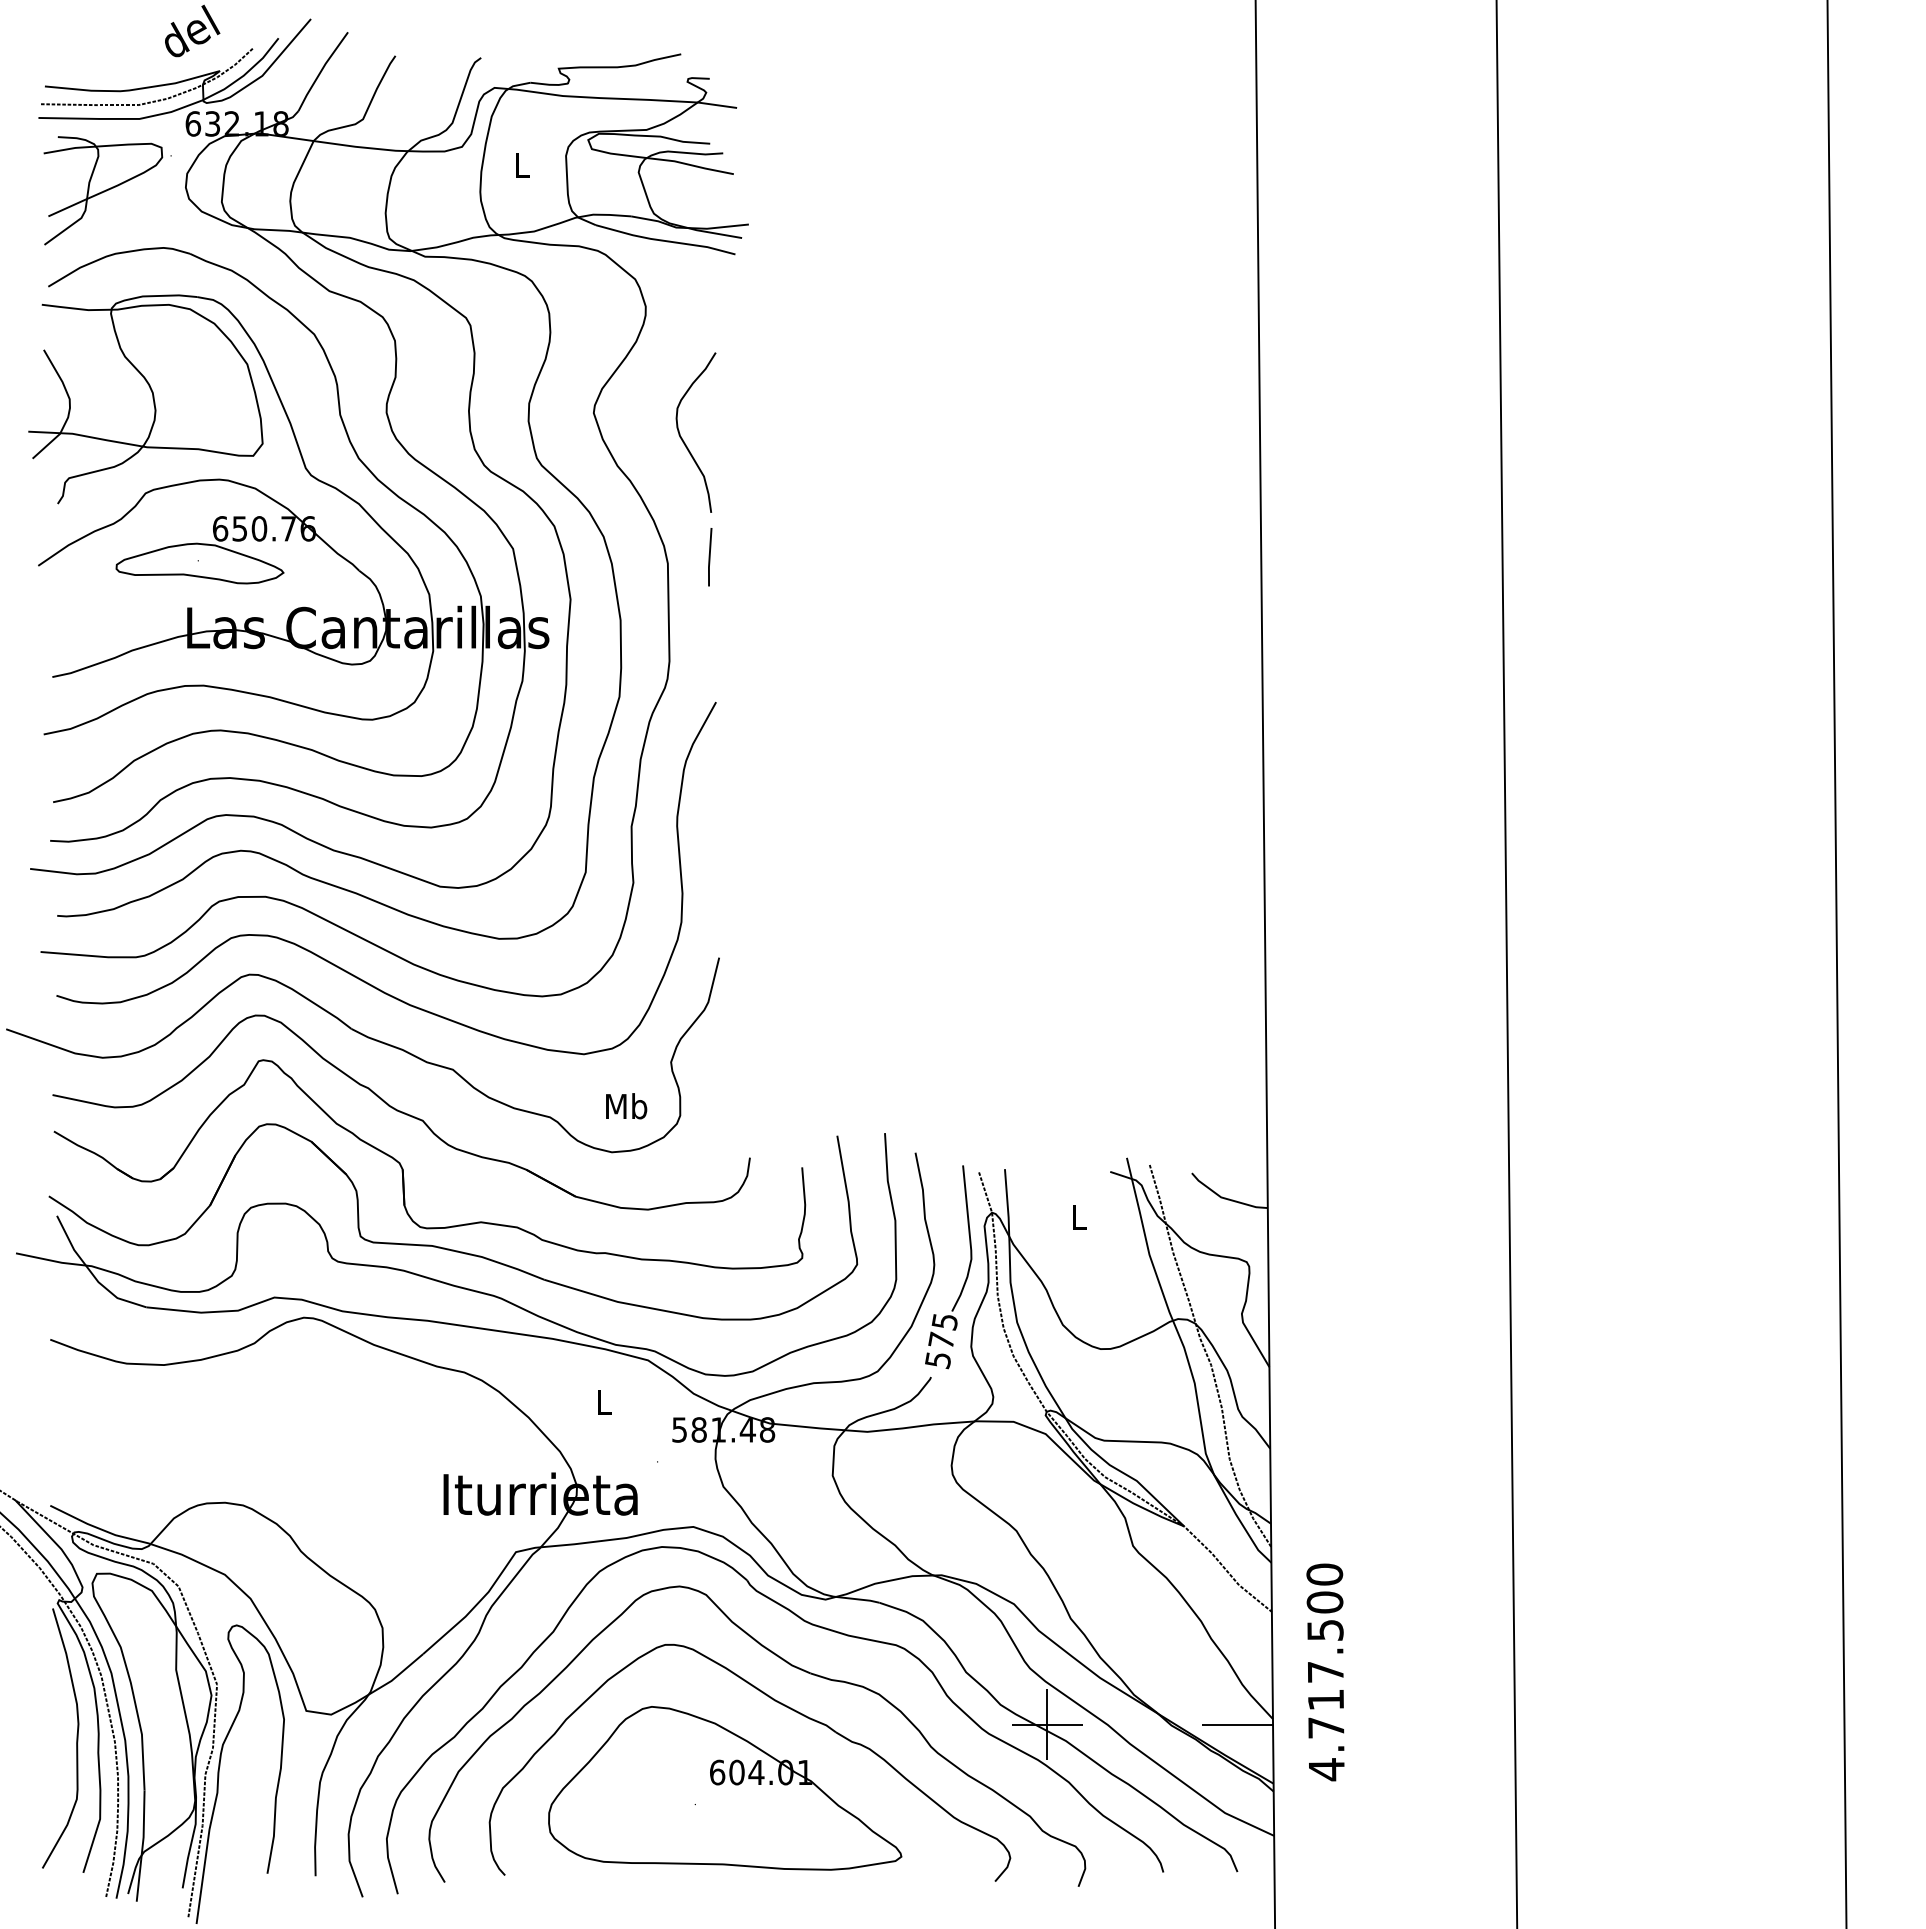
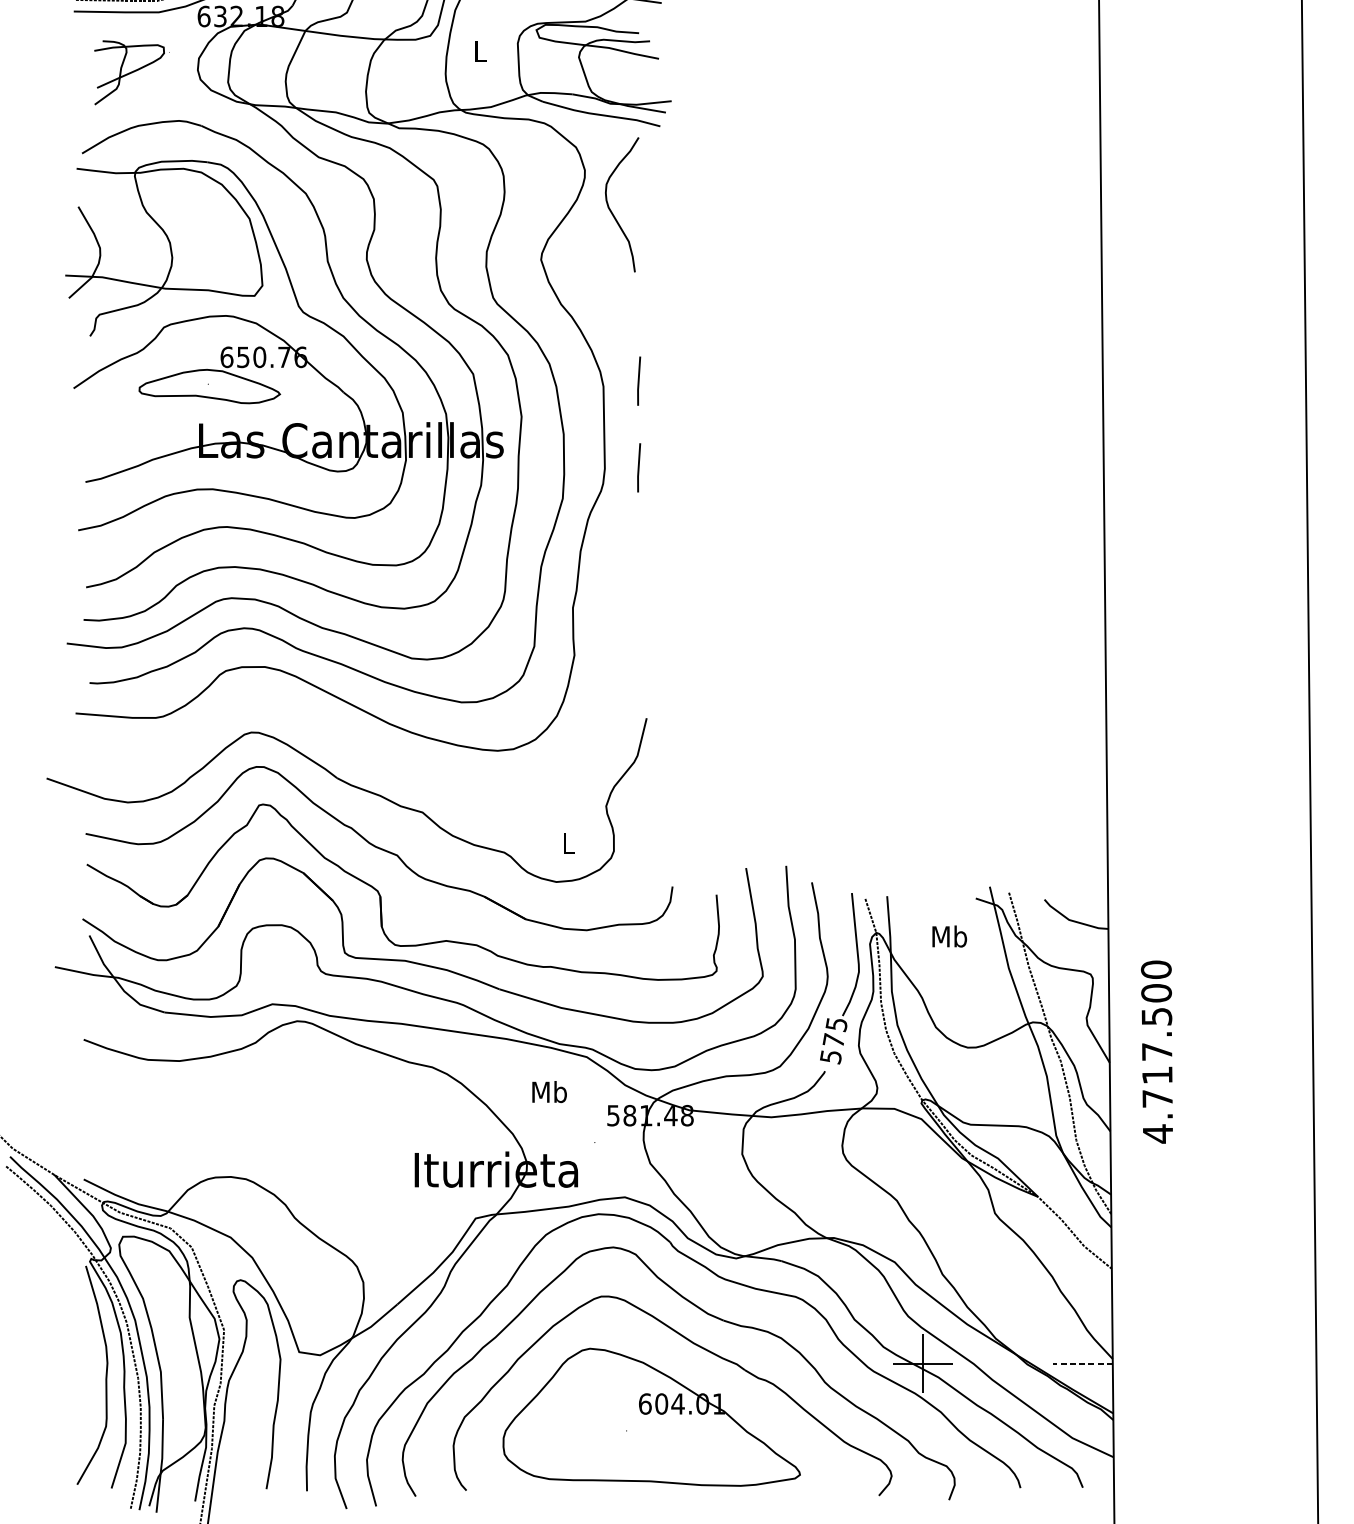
part: (107, 190) -> (131, 72), size x0.7
curve: (683, 439) -> (611, 210), moved
line: (710, 660) -> (639, 468), added
curve: (341, 967) -> (328, 726), removed
text: (626, 1106) -> (568, 843), Mb -> L
text: (1078, 1217) -> (949, 936), L -> Mb
text: (603, 1401) -> (549, 1091), L -> Mb
text: (1325, 1672) -> (1156, 1052), moved
line: (1237, 1724) -> (1082, 1363), solid -> dashed

